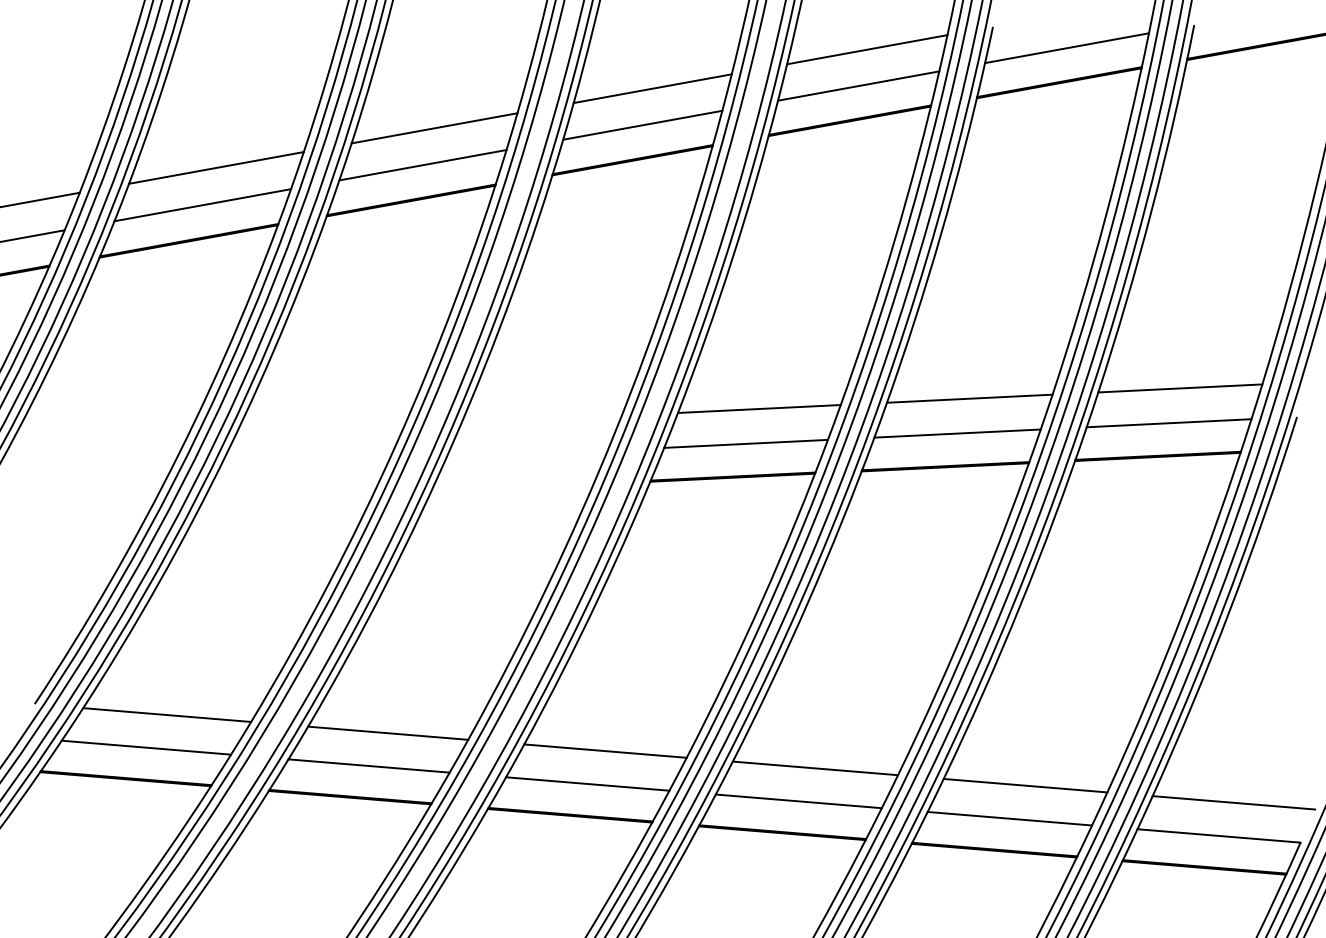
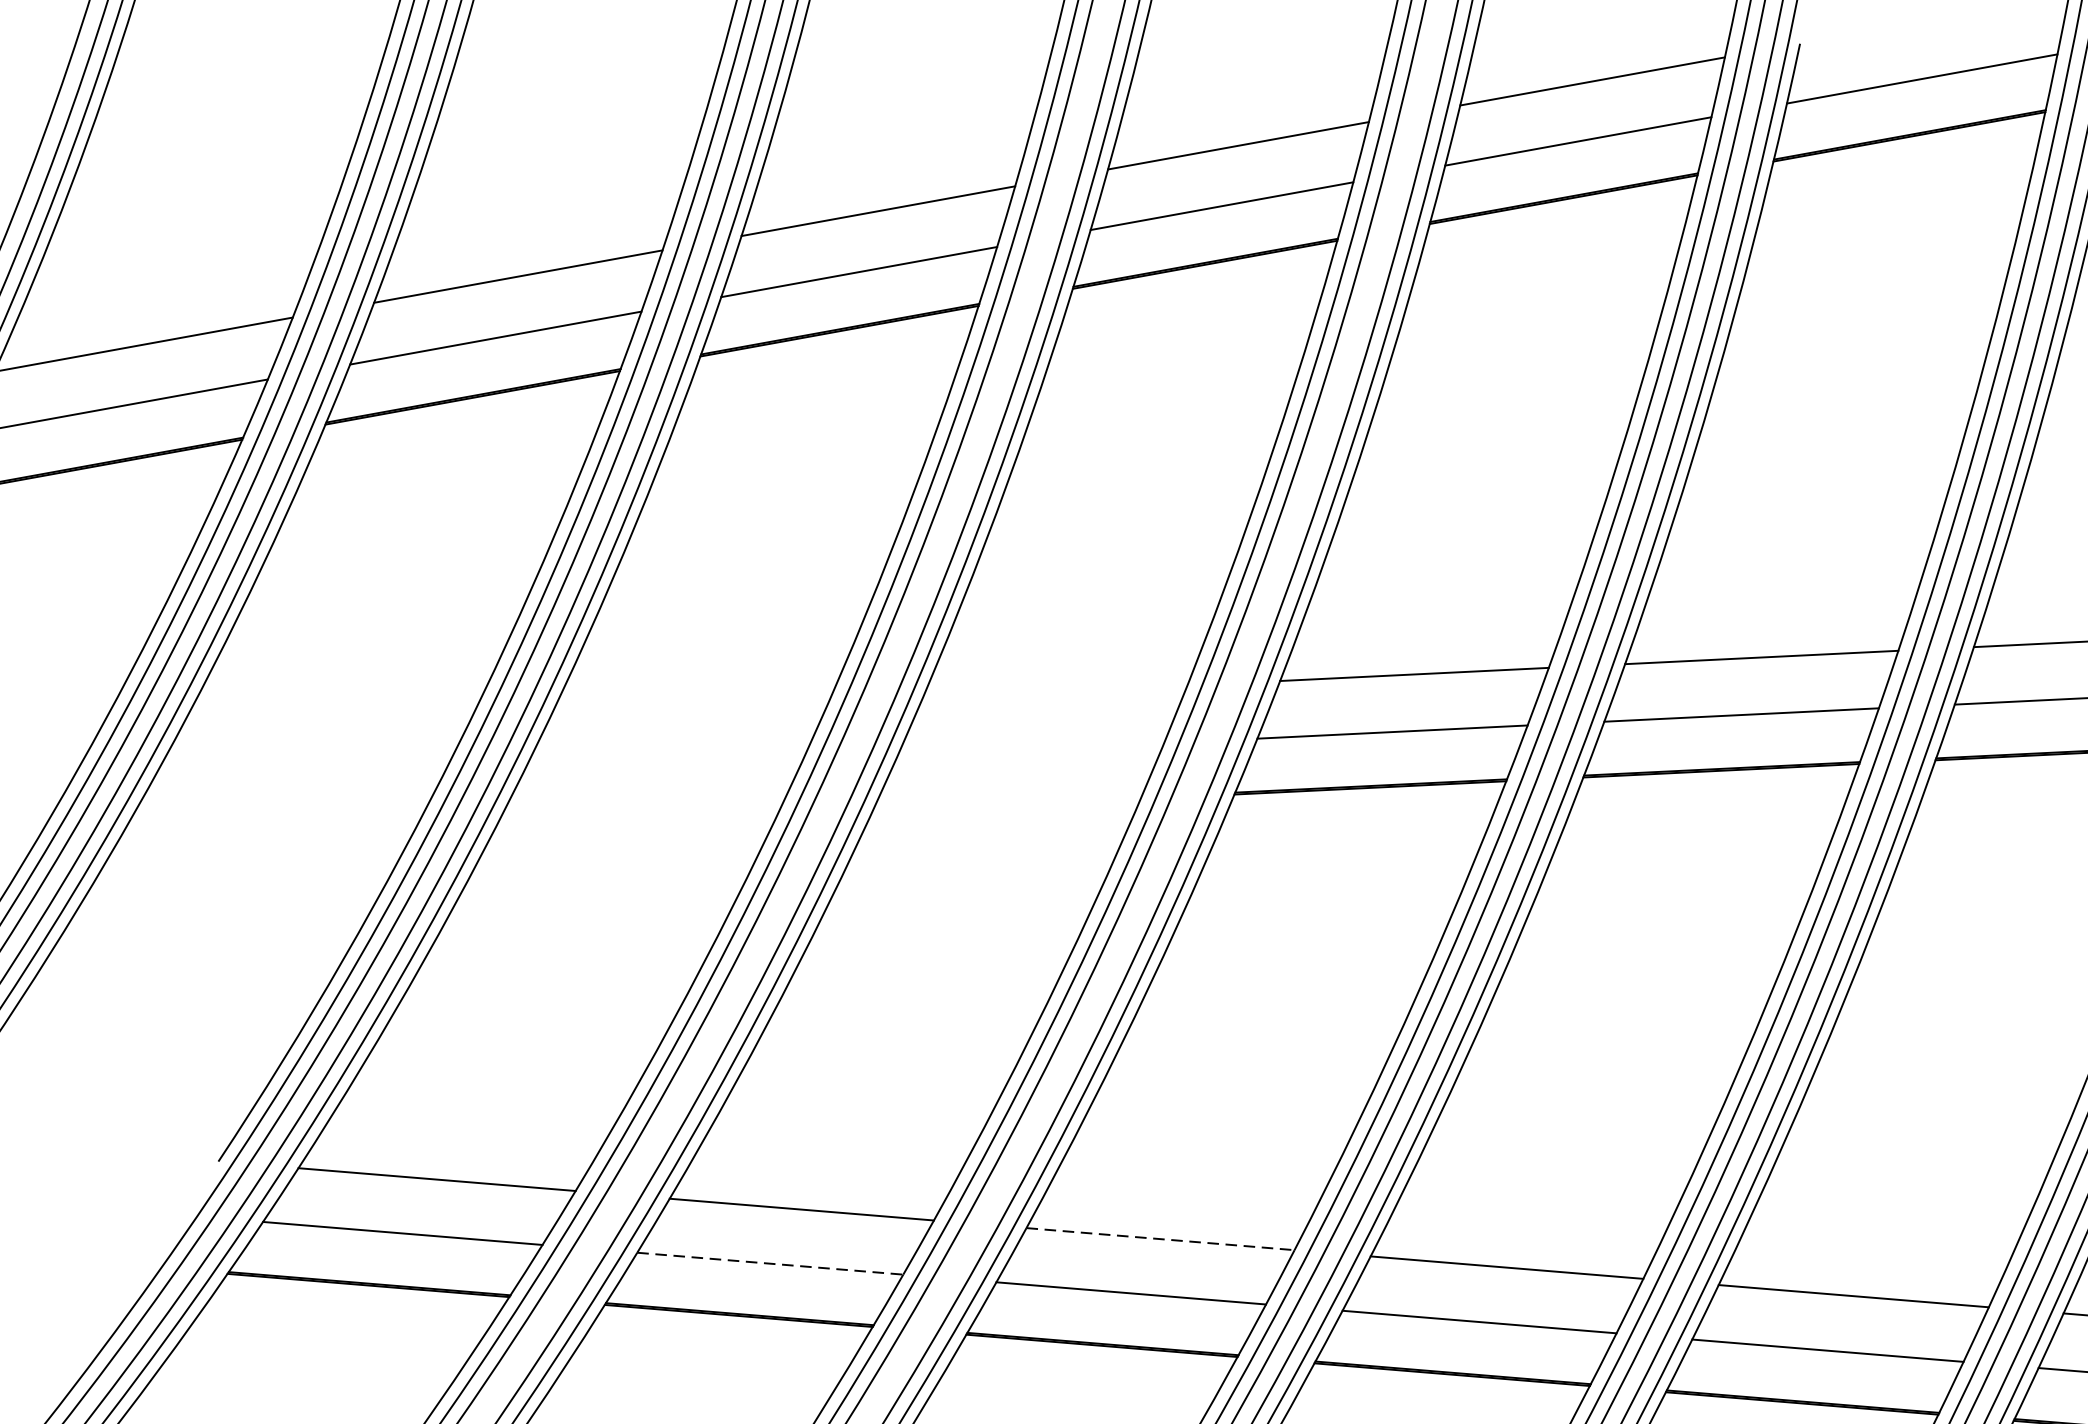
line: (606, 751) -> (1162, 1239), solid -> dashed
line: (369, 766) -> (770, 1264), solid -> dashed

